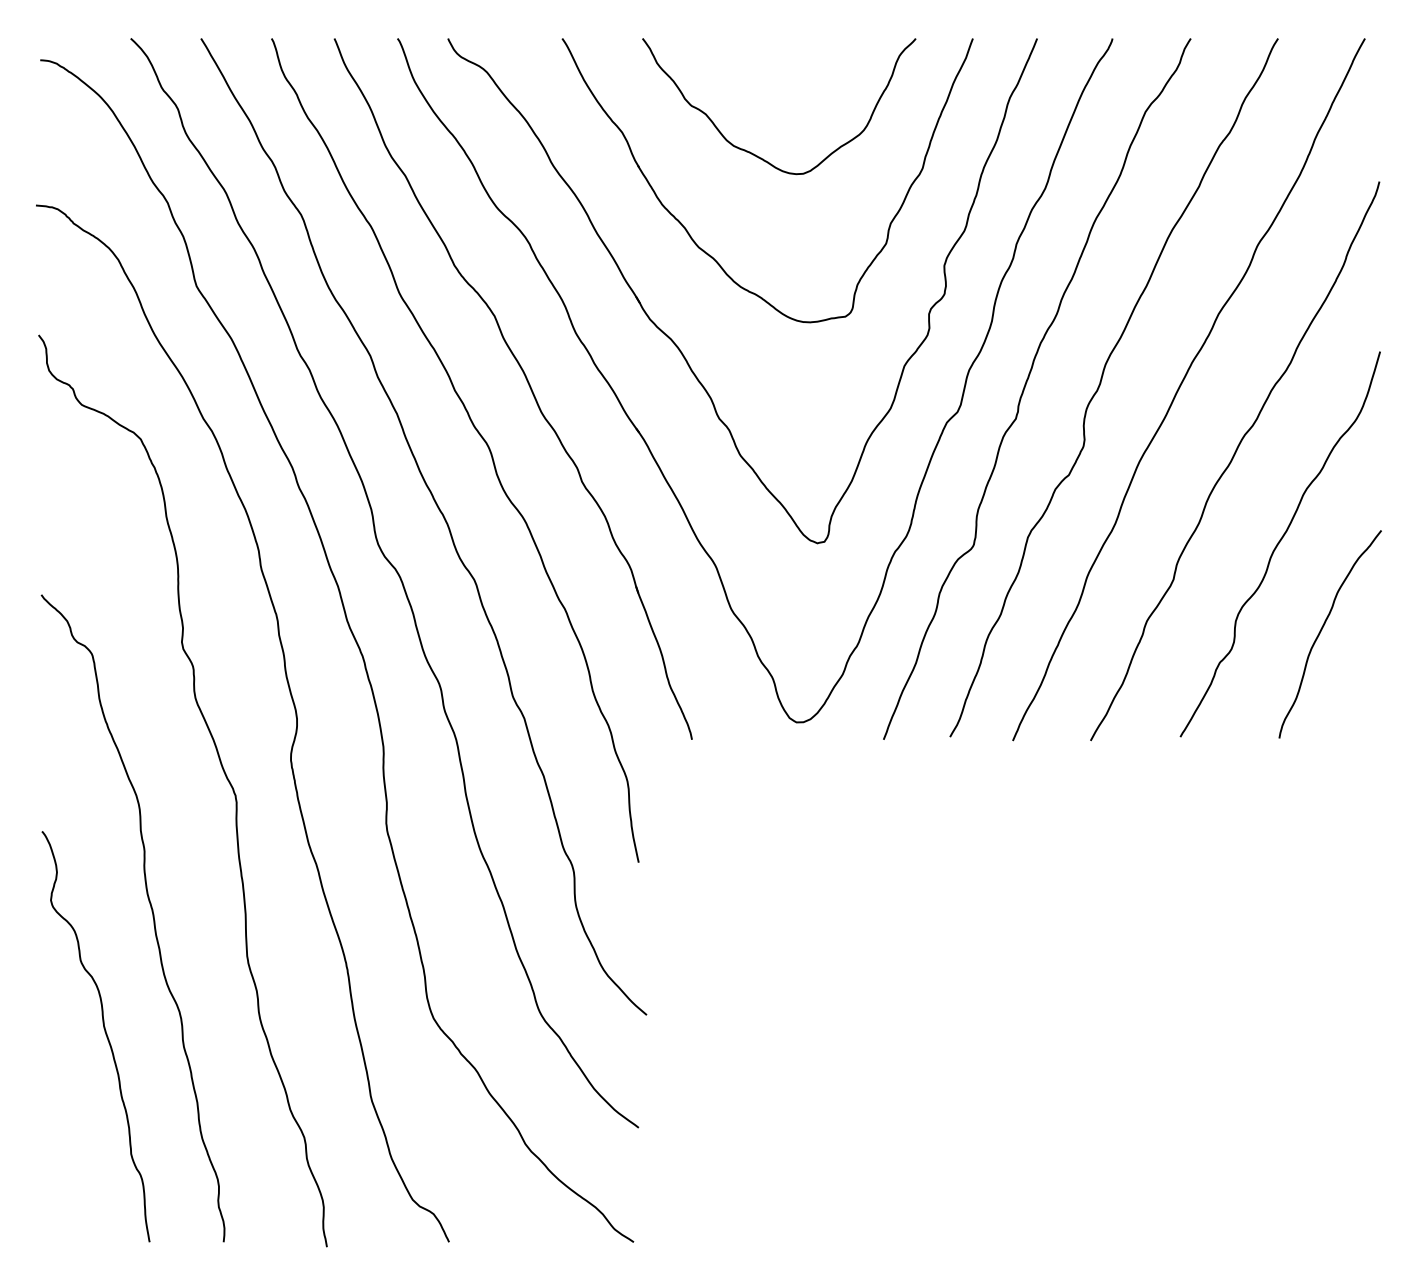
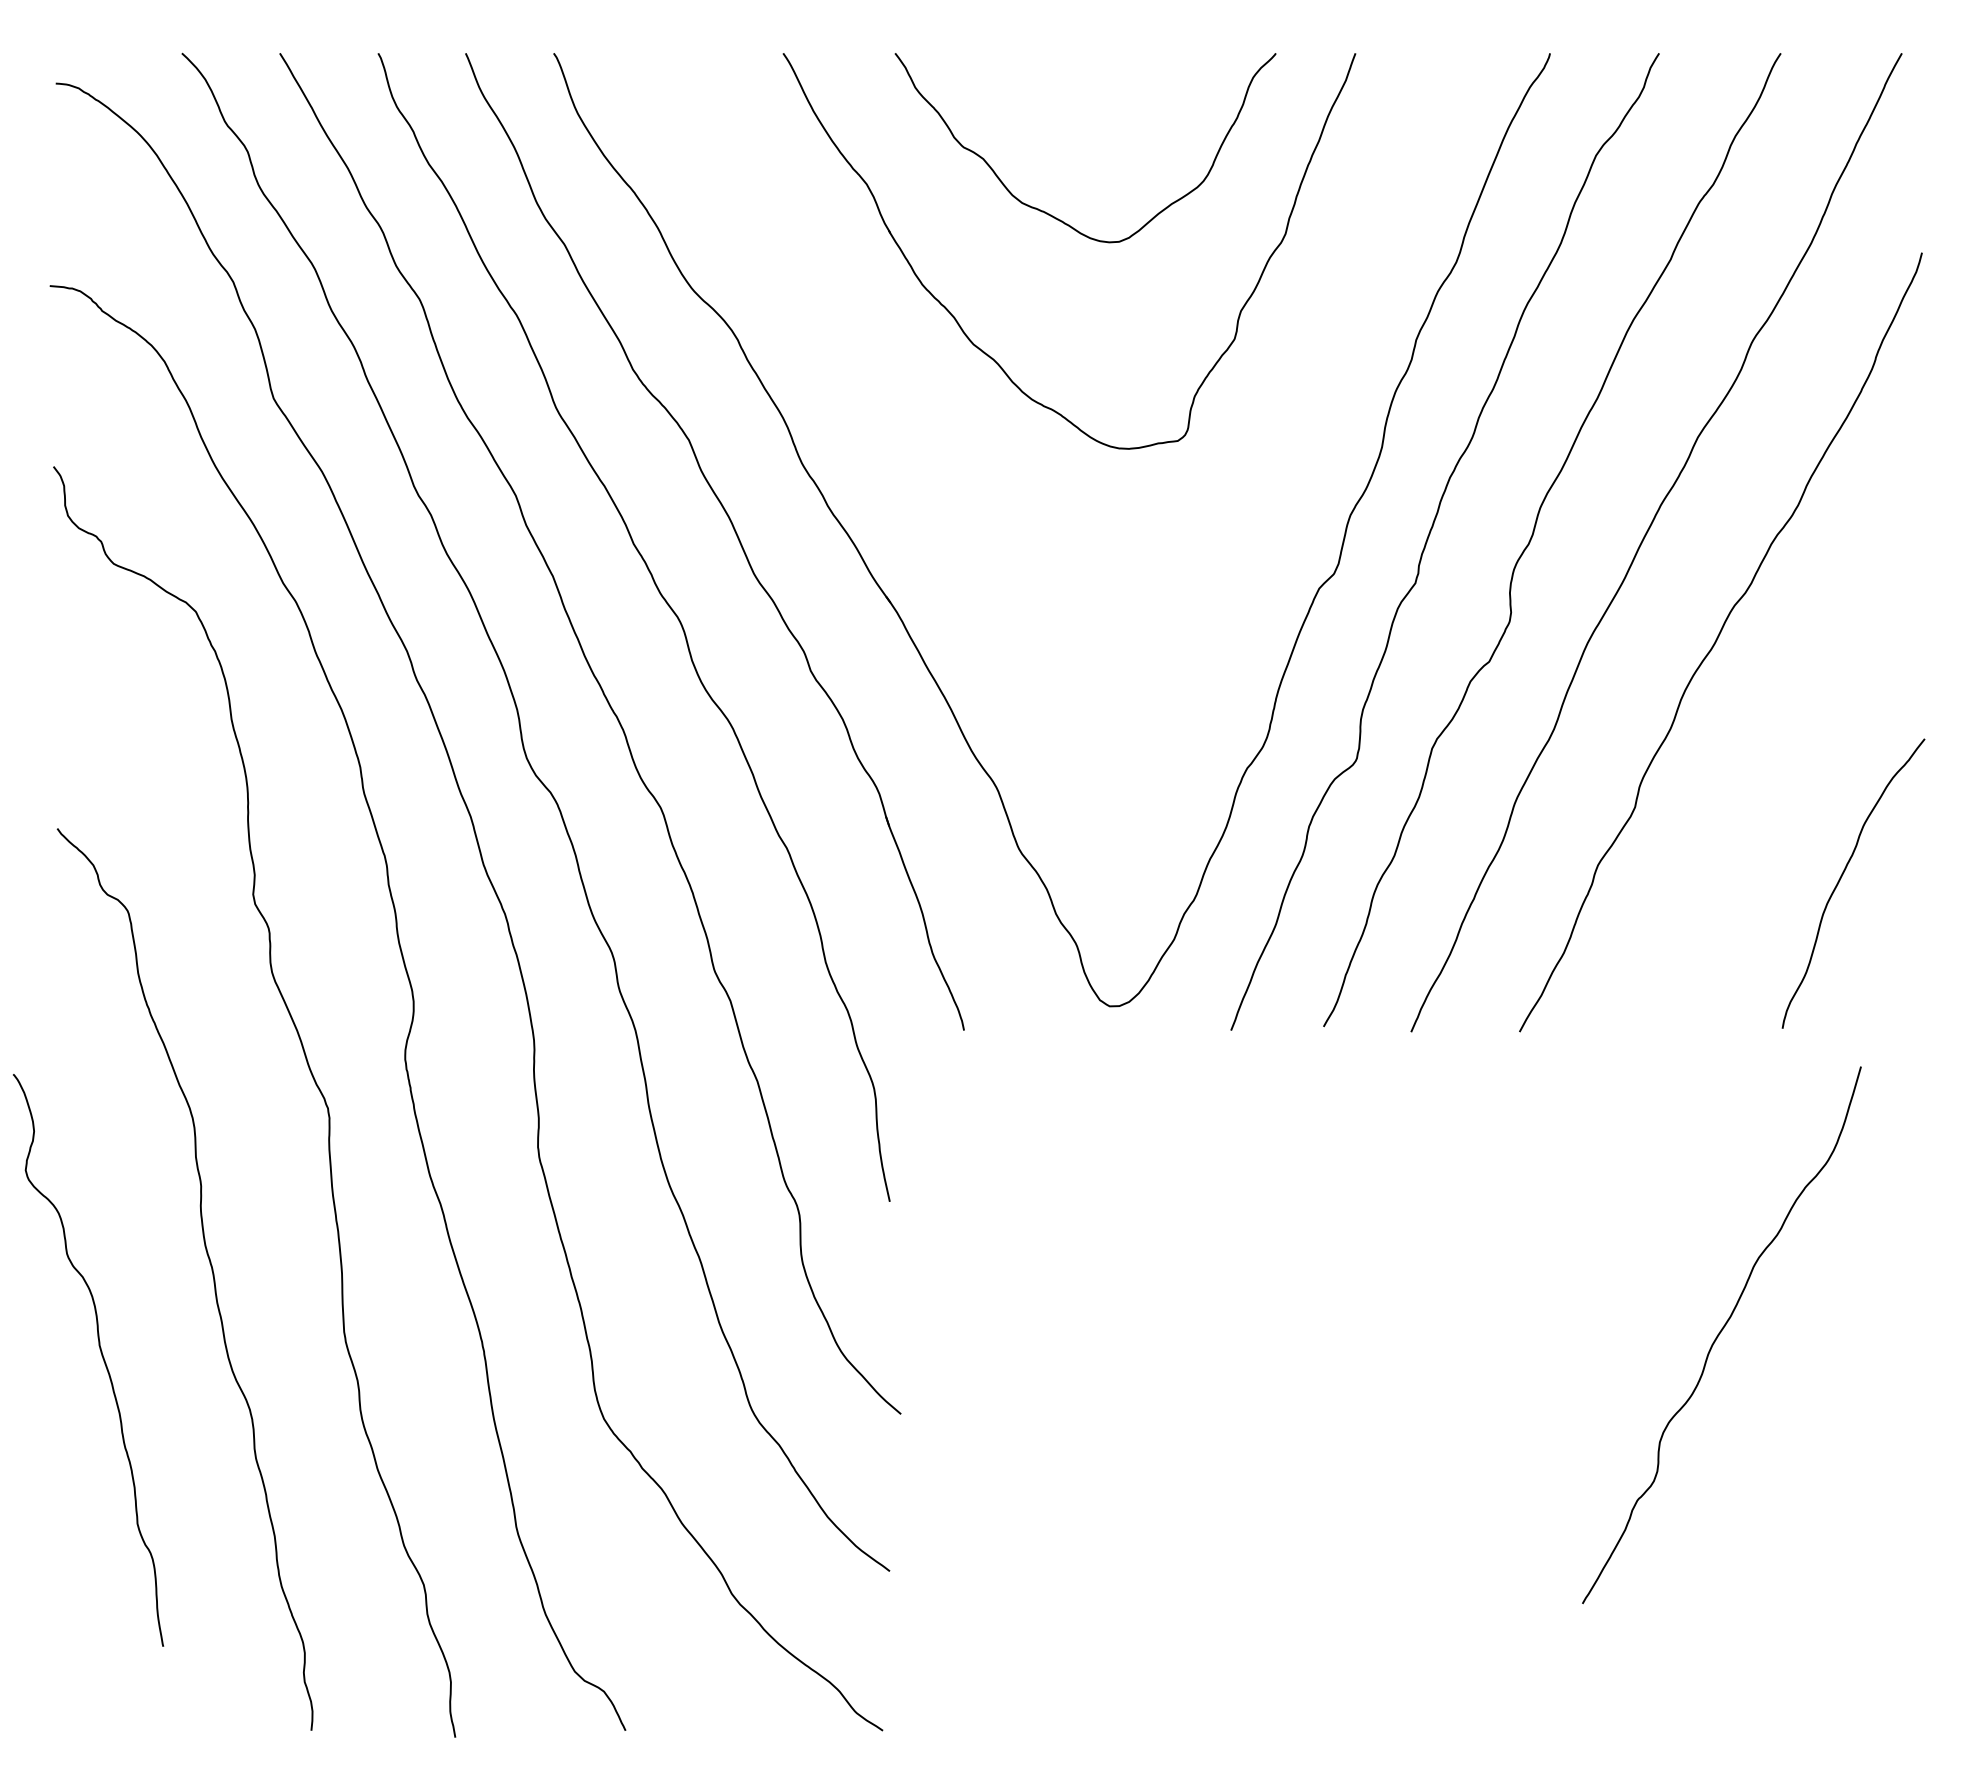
part: (678, 347) -> (945, 483), removed
curve: (1278, 544) -> (1719, 1335), moved
curve: (105, 1033) -> (101, 1356), moved

